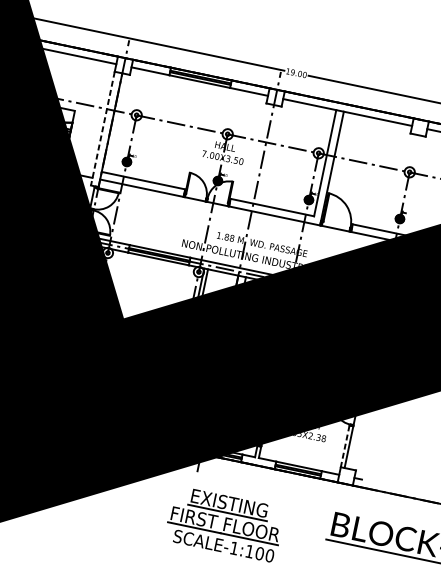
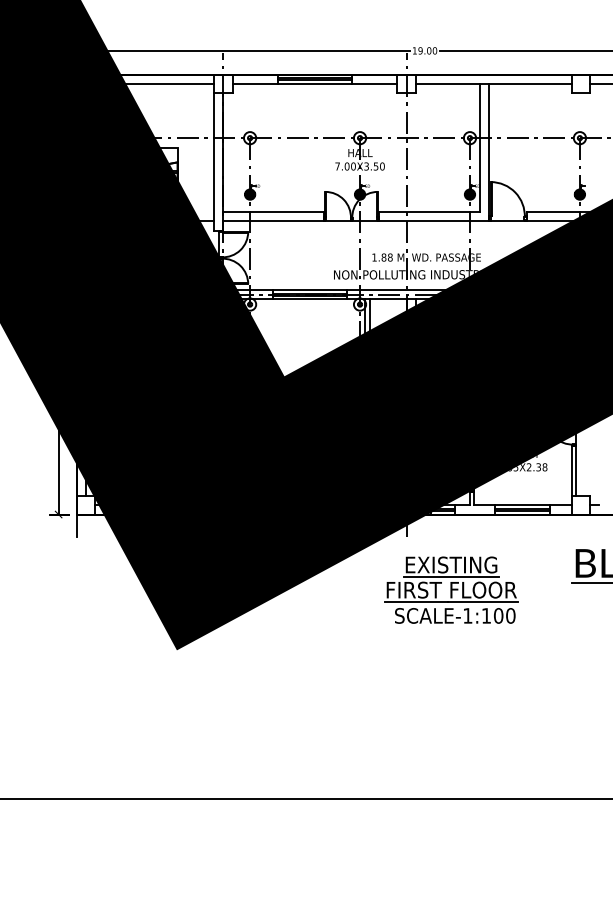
line: (103, 128) -> (214, 161), dashed -> solid
line: (345, 446) -> (571, 471), dashed -> solid

